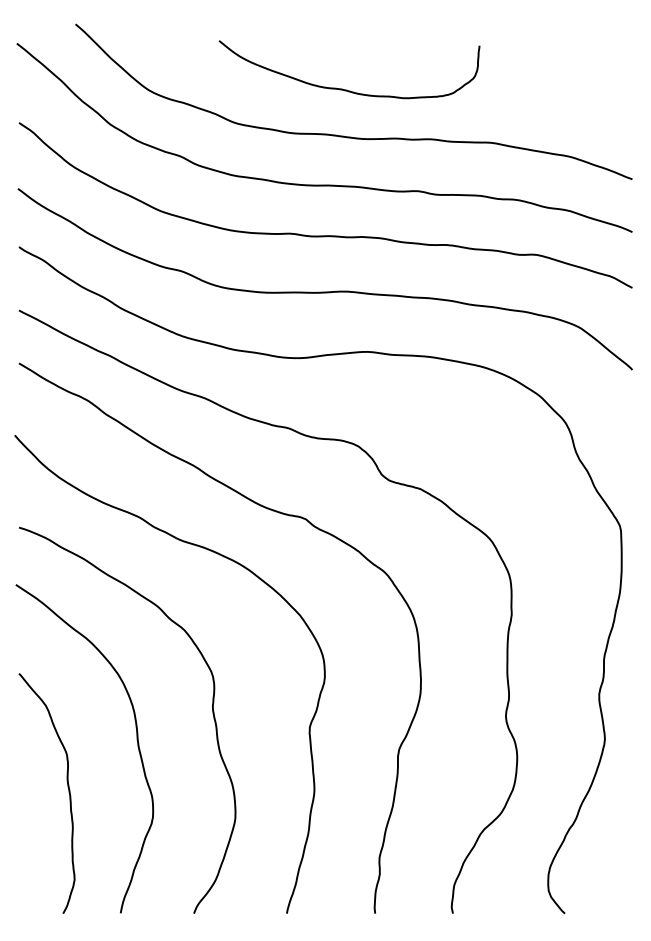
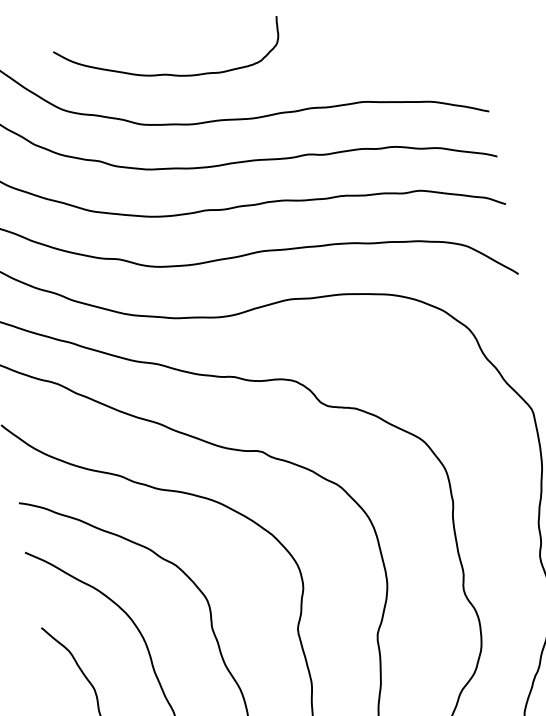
curve: (346, 89) -> (169, 73), moved

